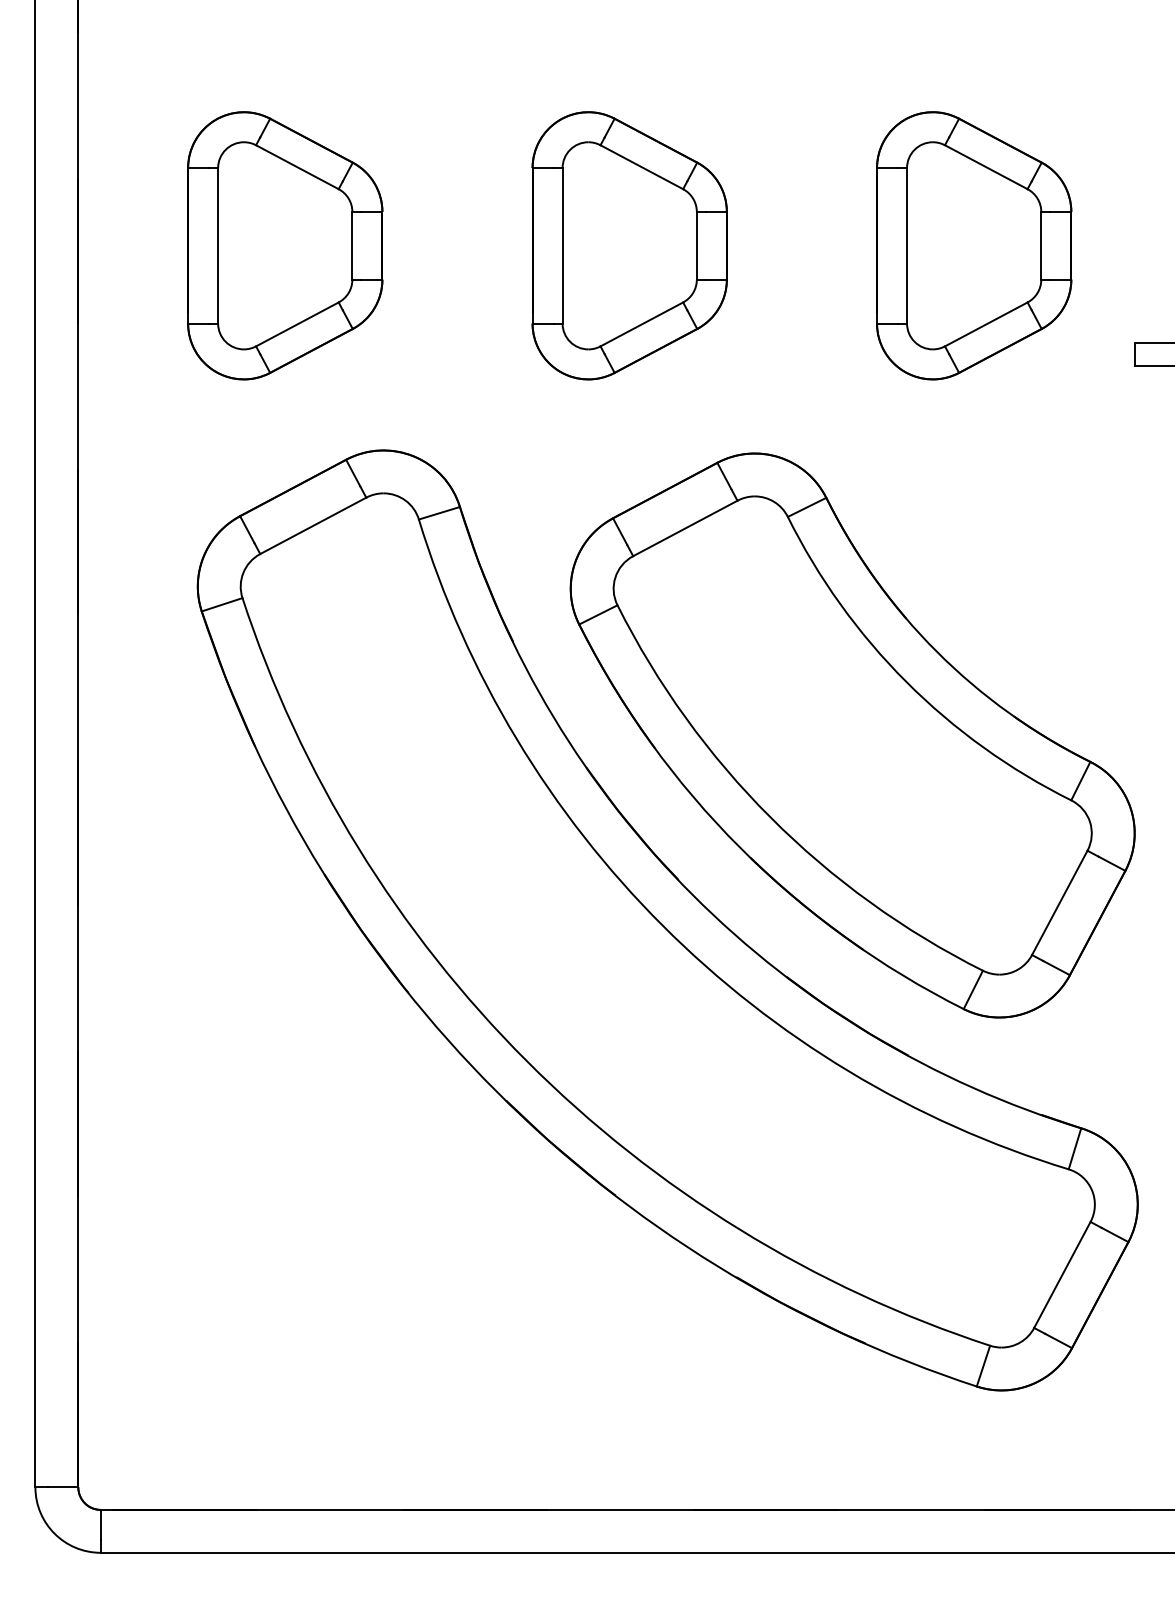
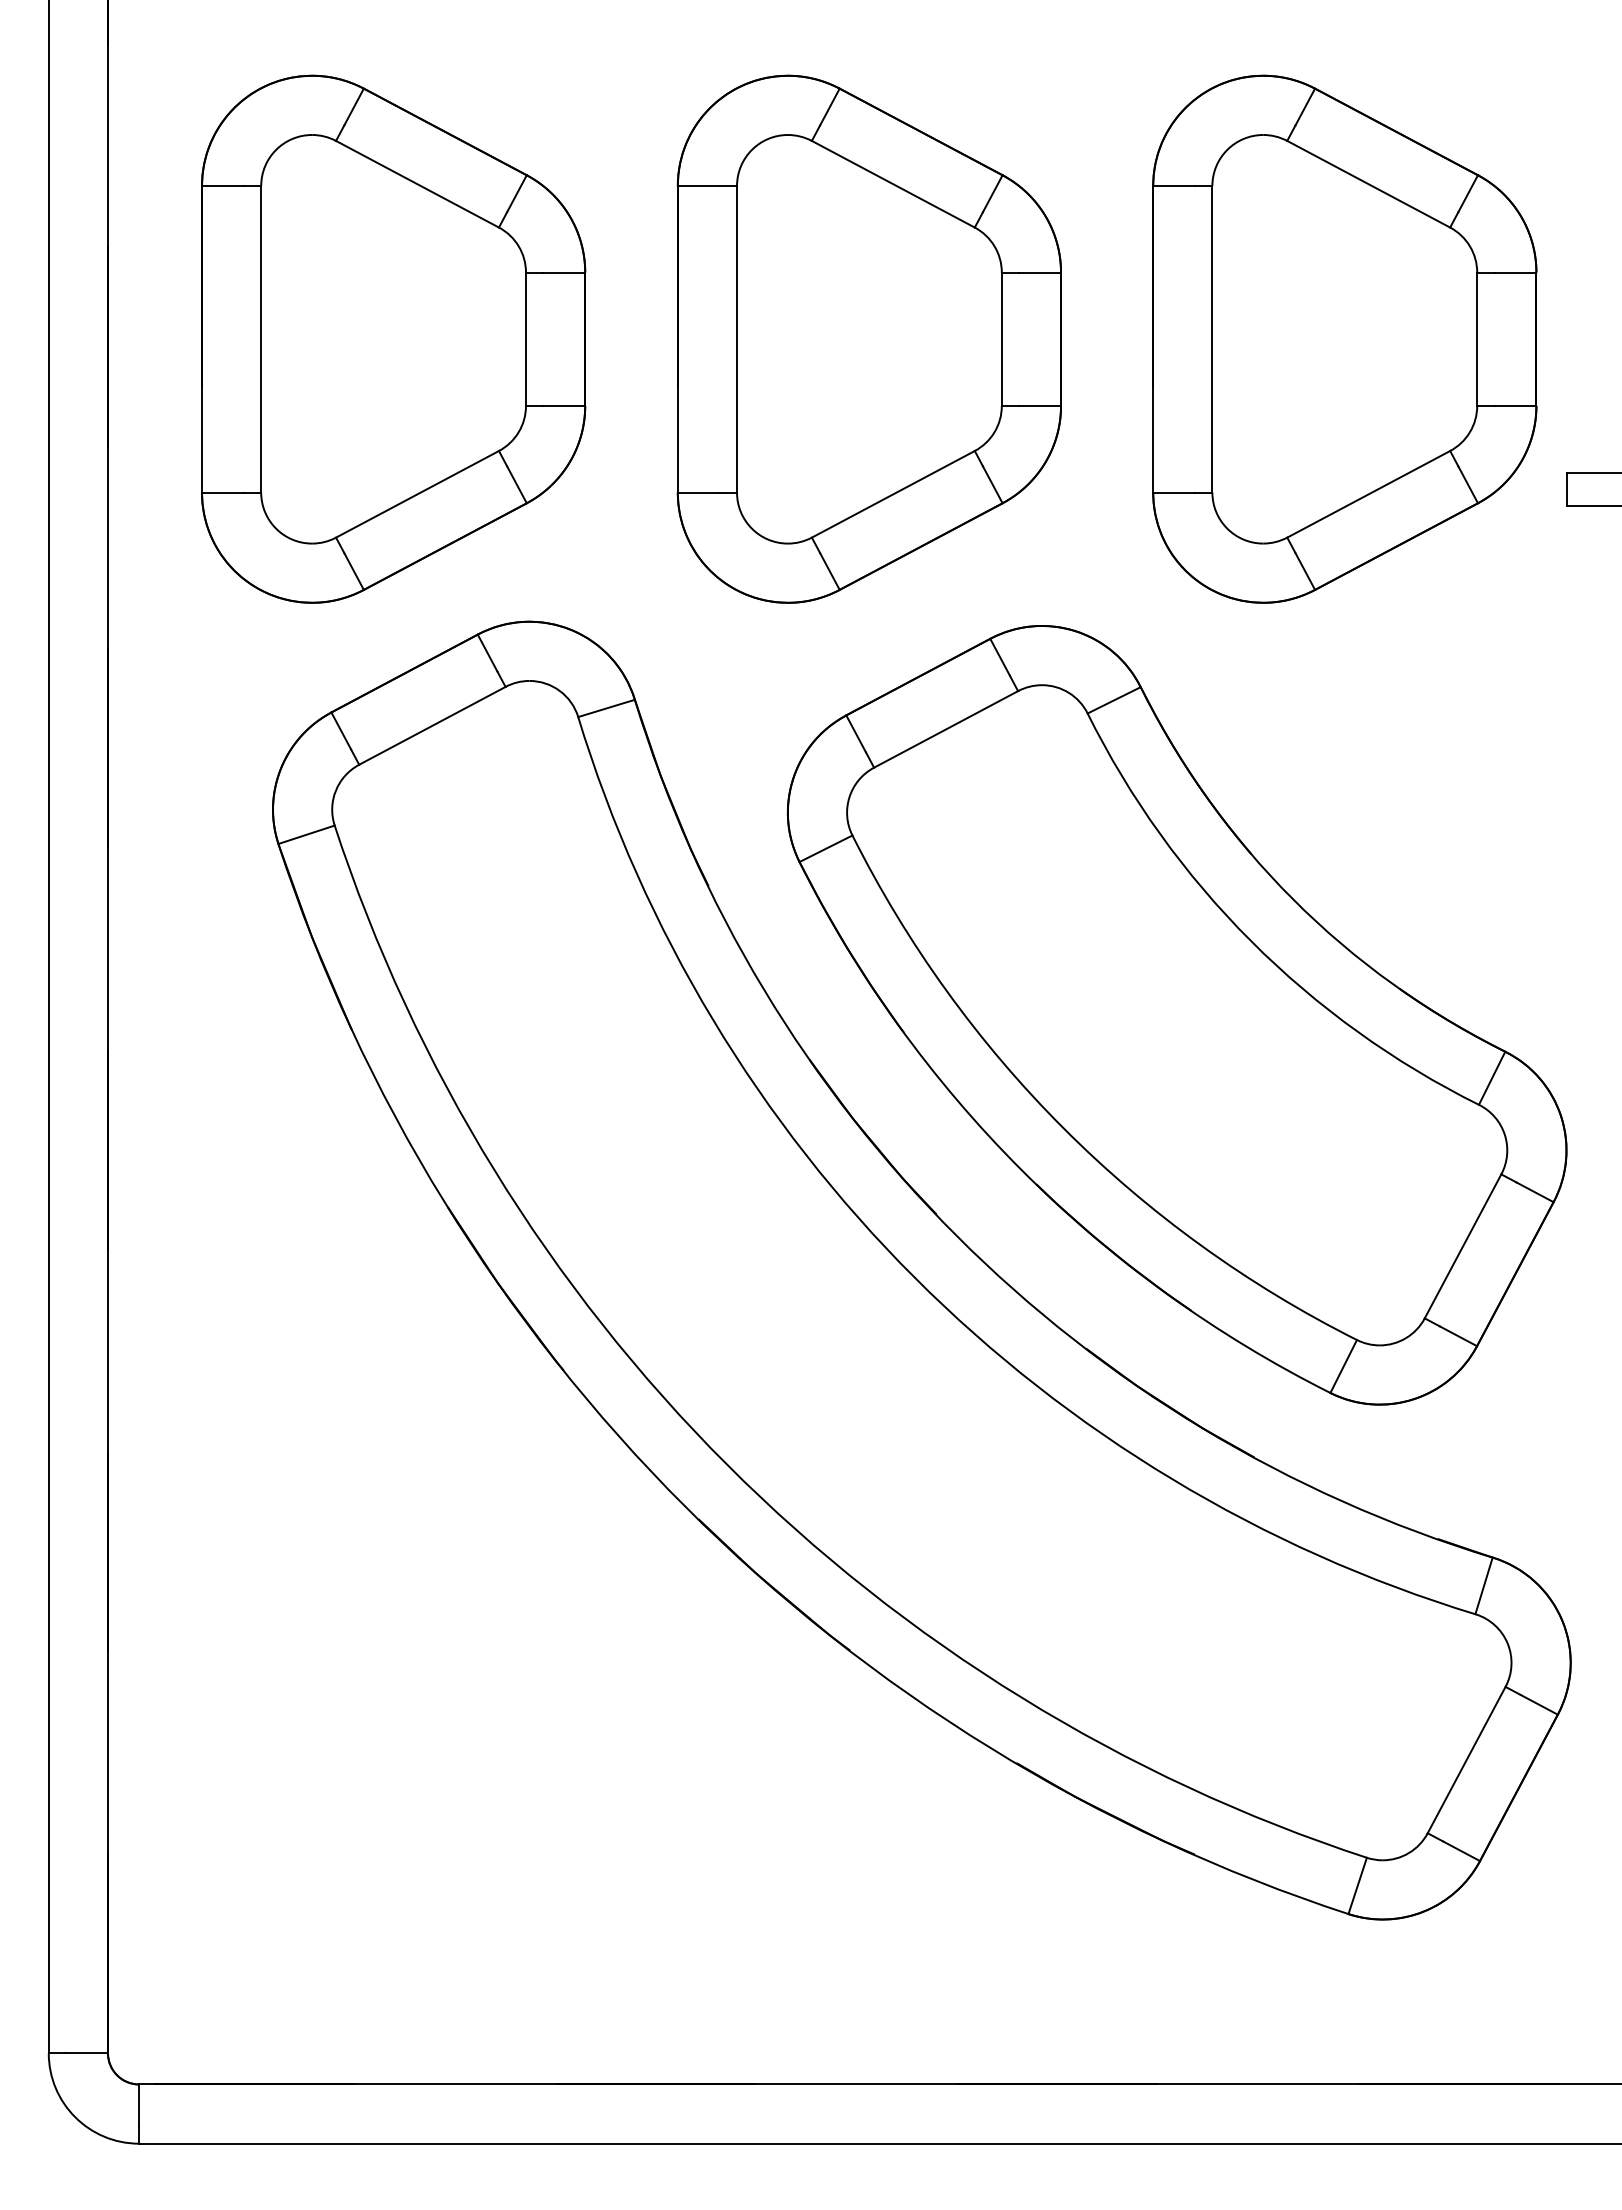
part: (285, 245) -> (393, 338), size x1.43
part: (629, 245) -> (868, 338), size x1.43
part: (973, 245) -> (1344, 338), size x1.43

